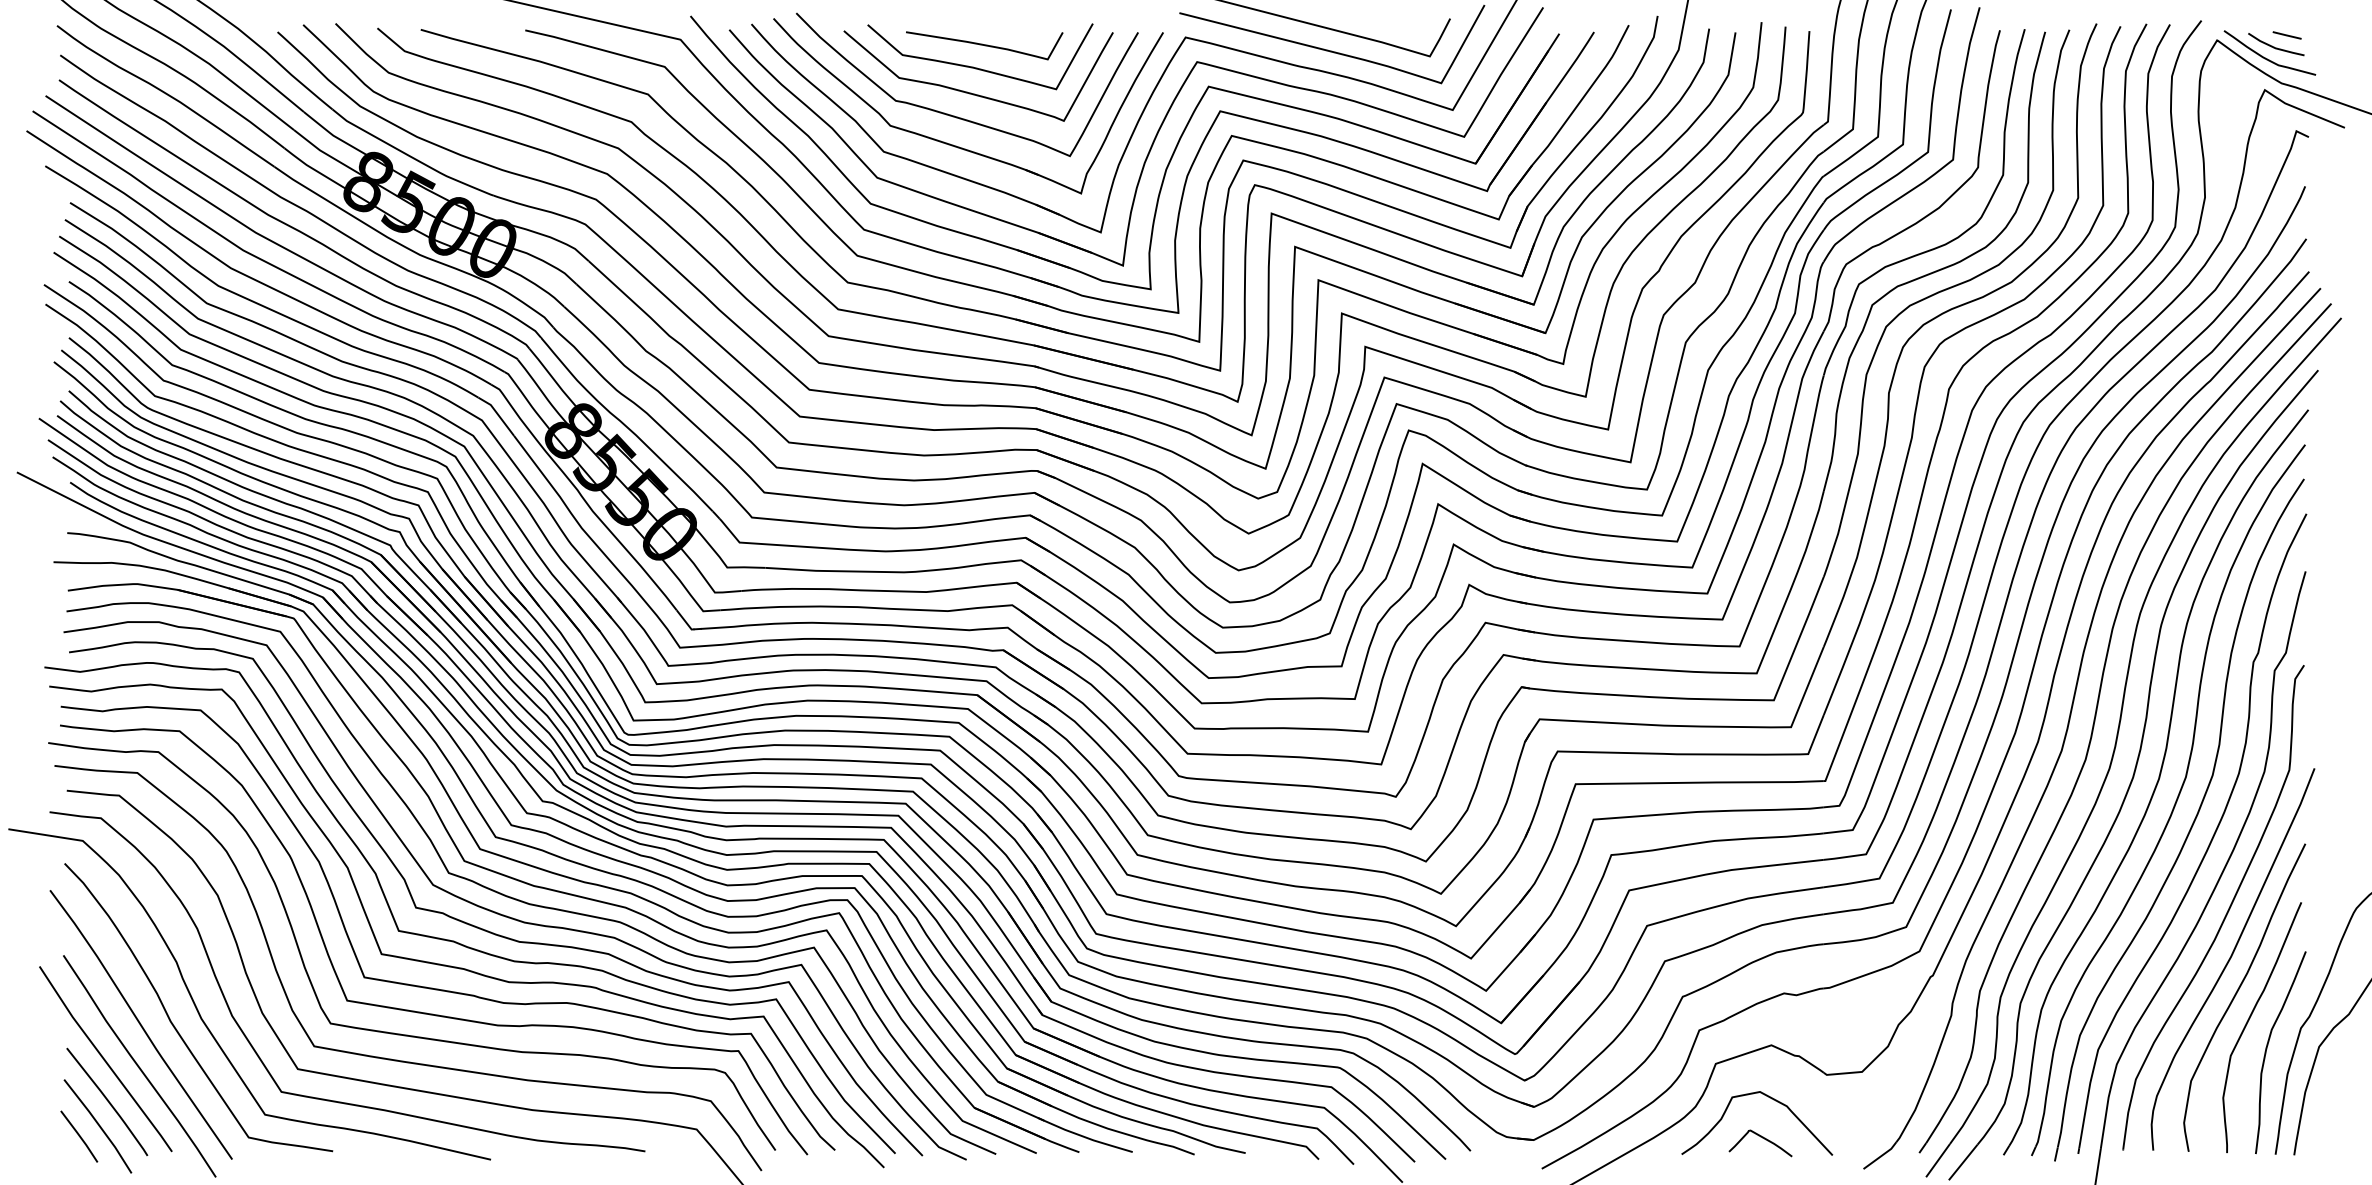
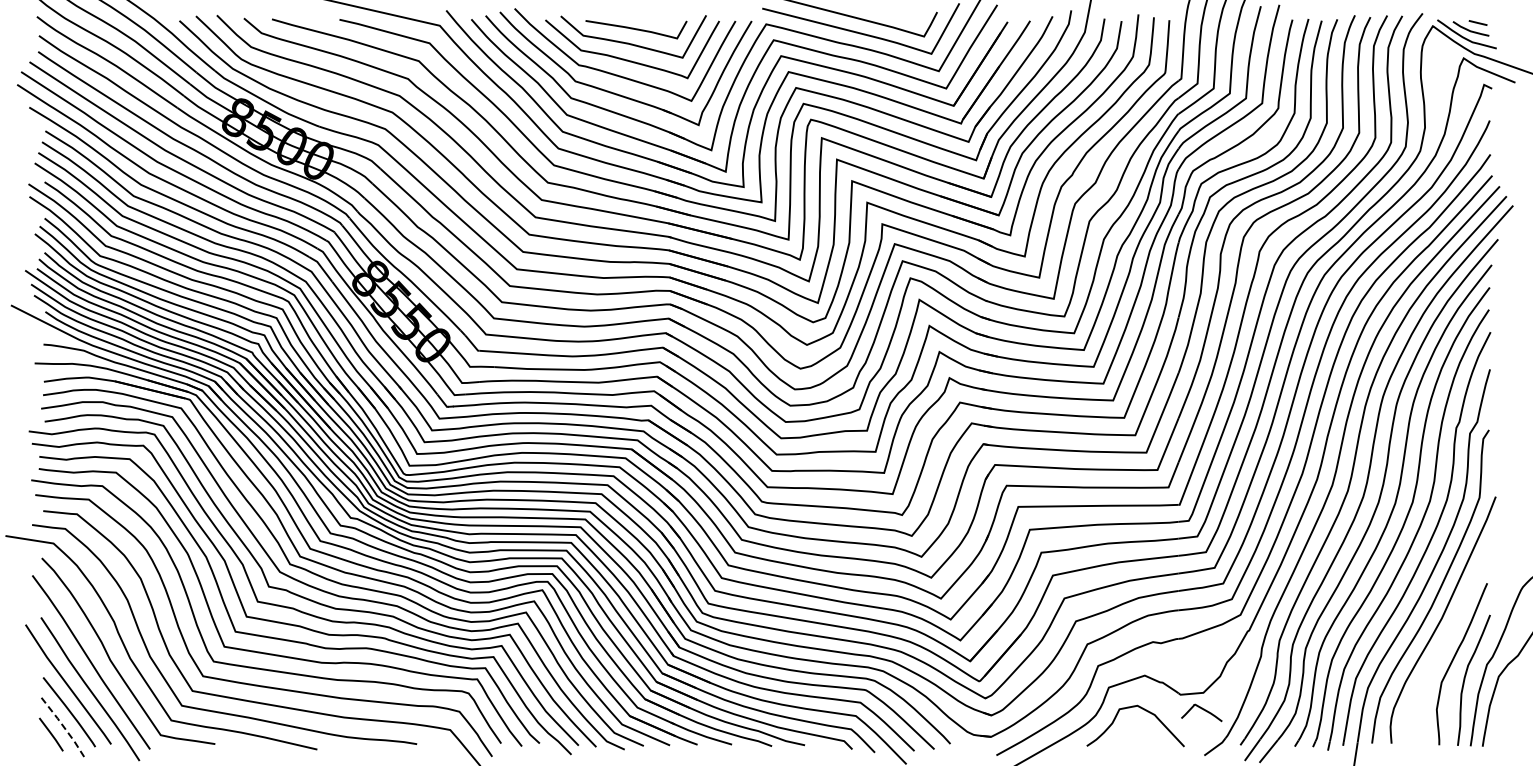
curve: (2238, 994) -> (1446, 642), removed
line: (98, 1125) -> (63, 727), solid -> dashed
curve: (1763, 1139) -> (1203, 710), moved

